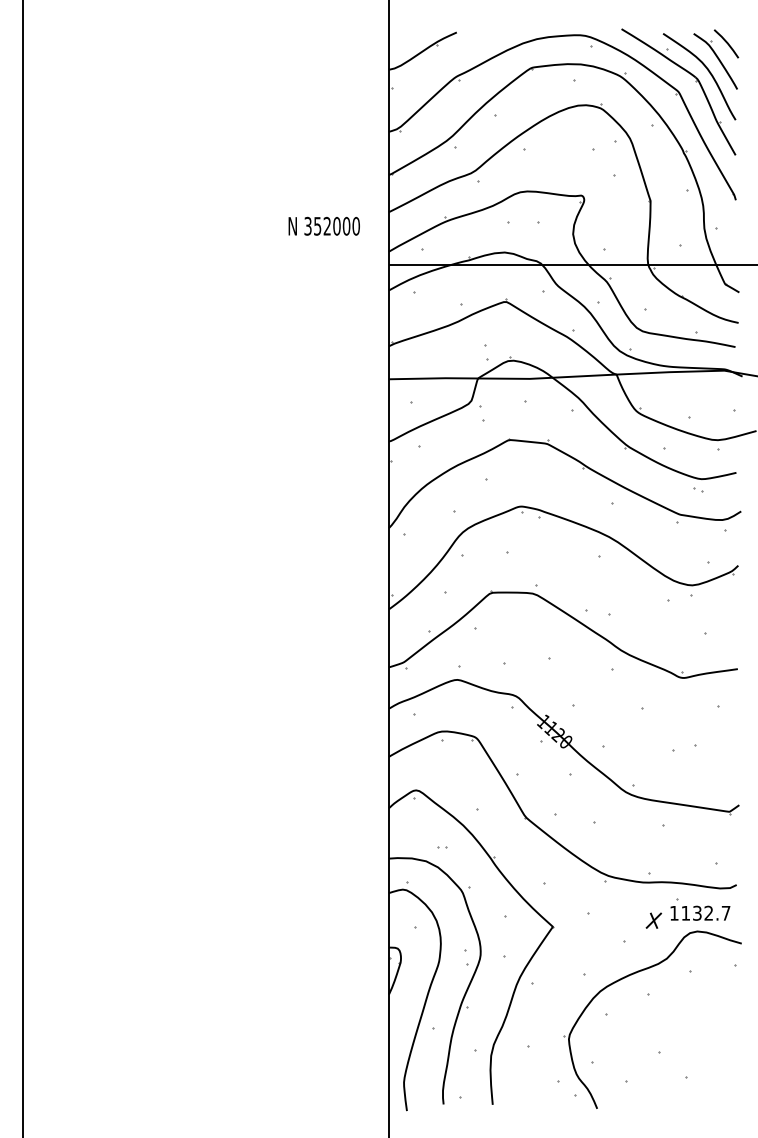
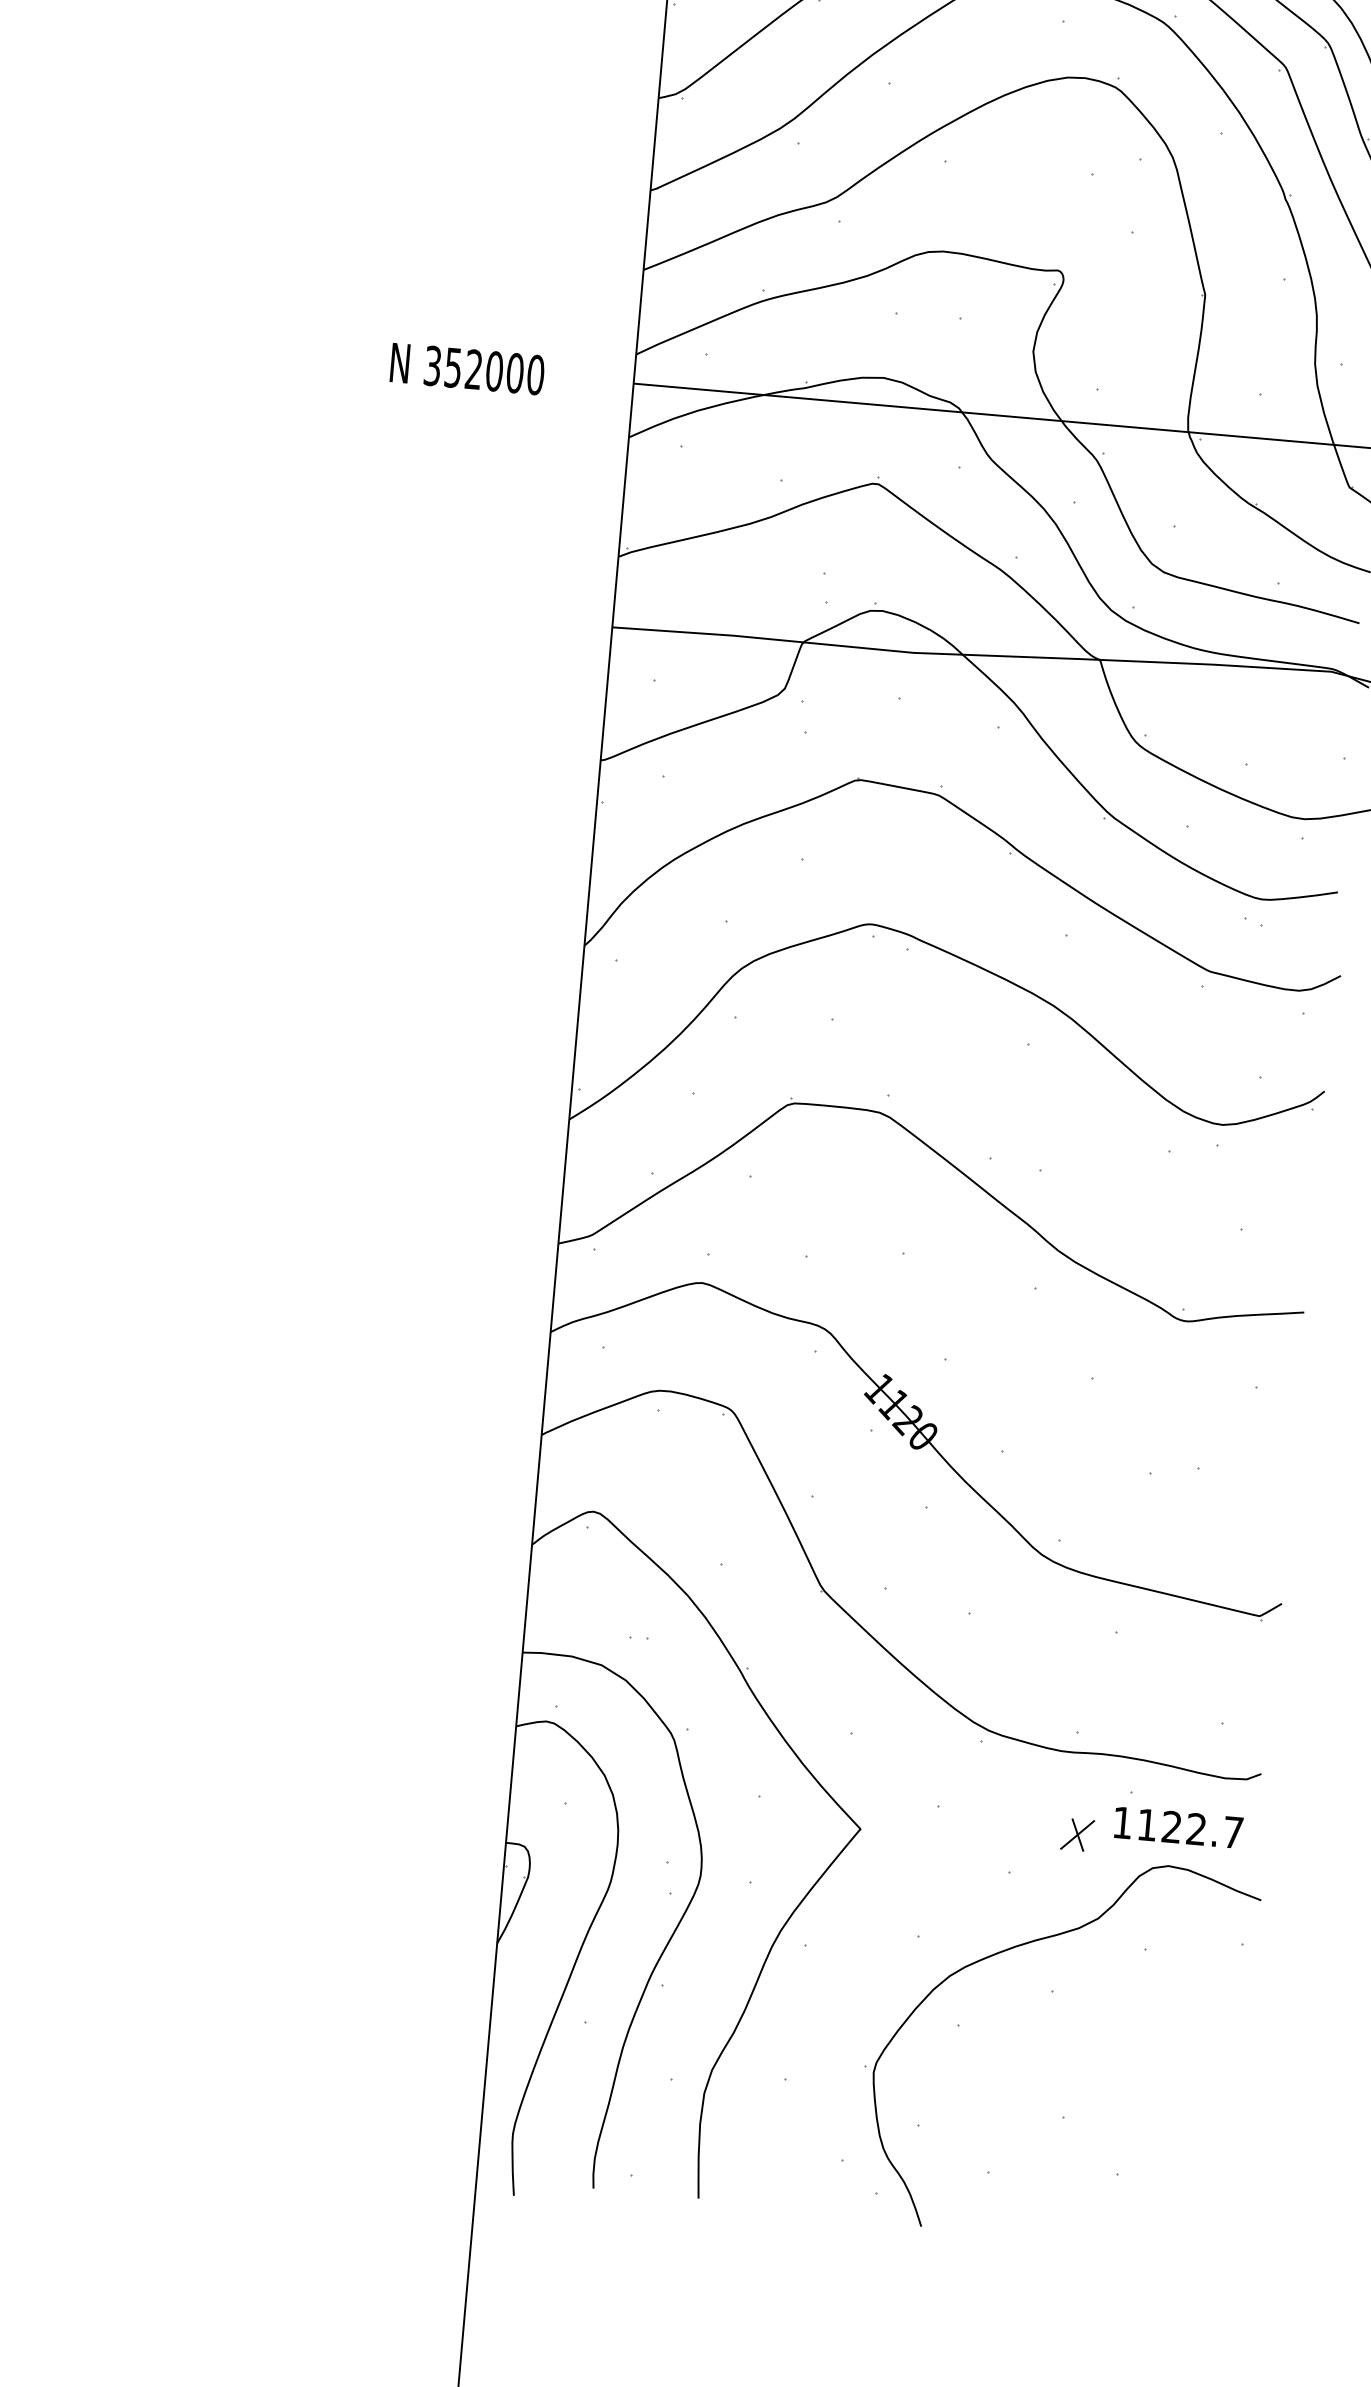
text: (323, 225) -> (465, 367), moved
text: (697, 913) -> (1172, 1827), 1132.7 -> 1122.7

